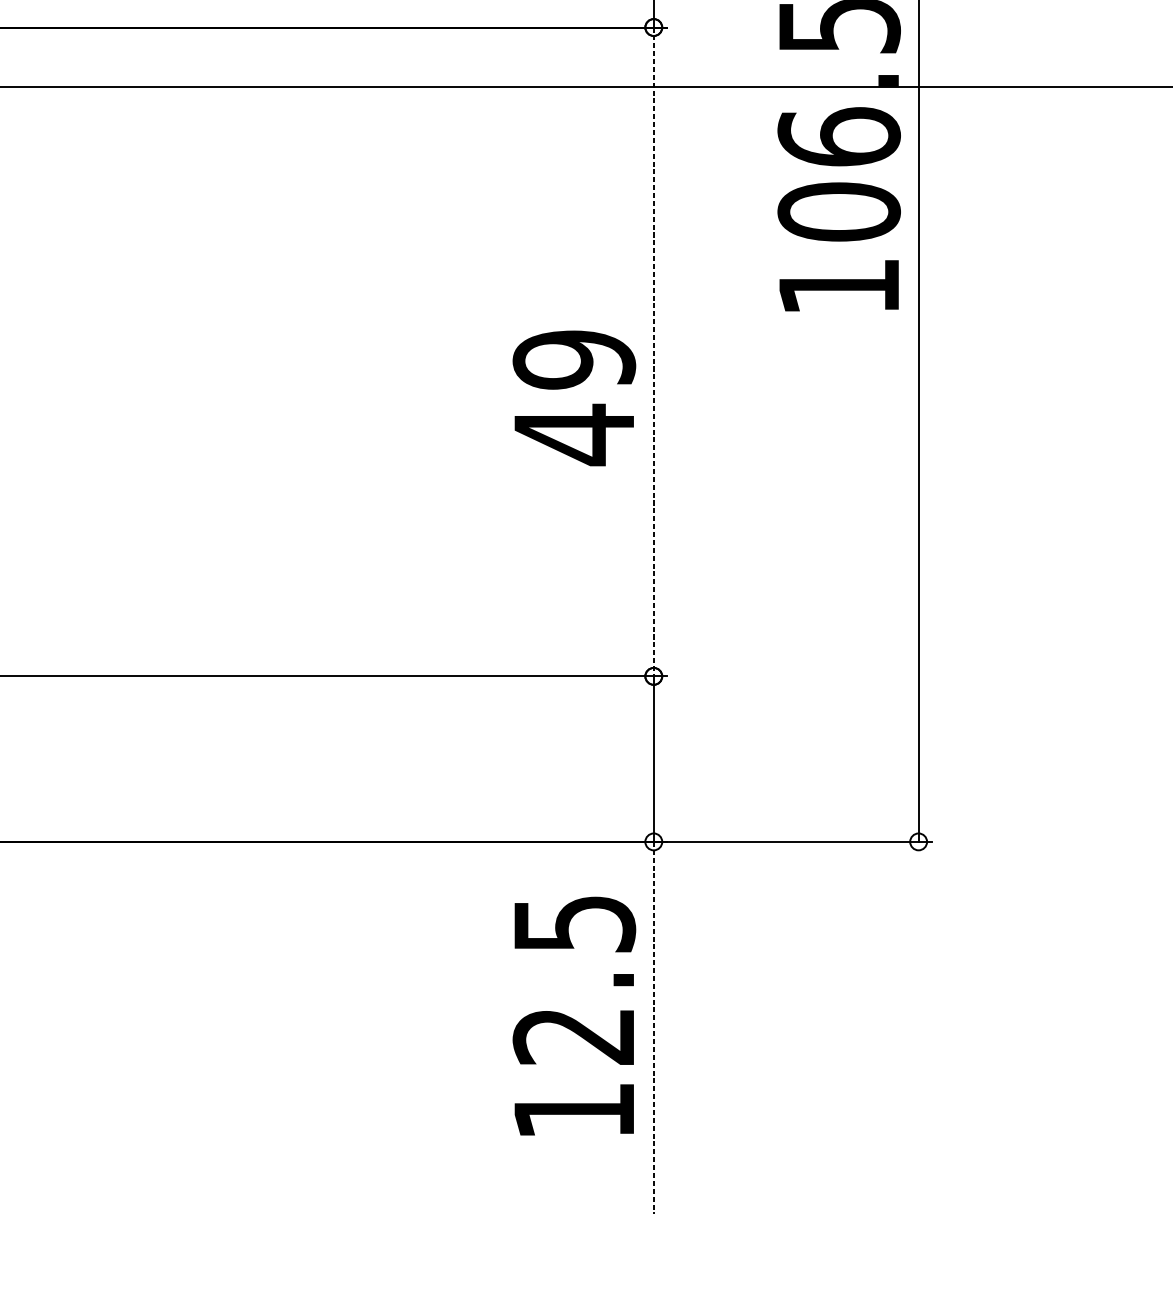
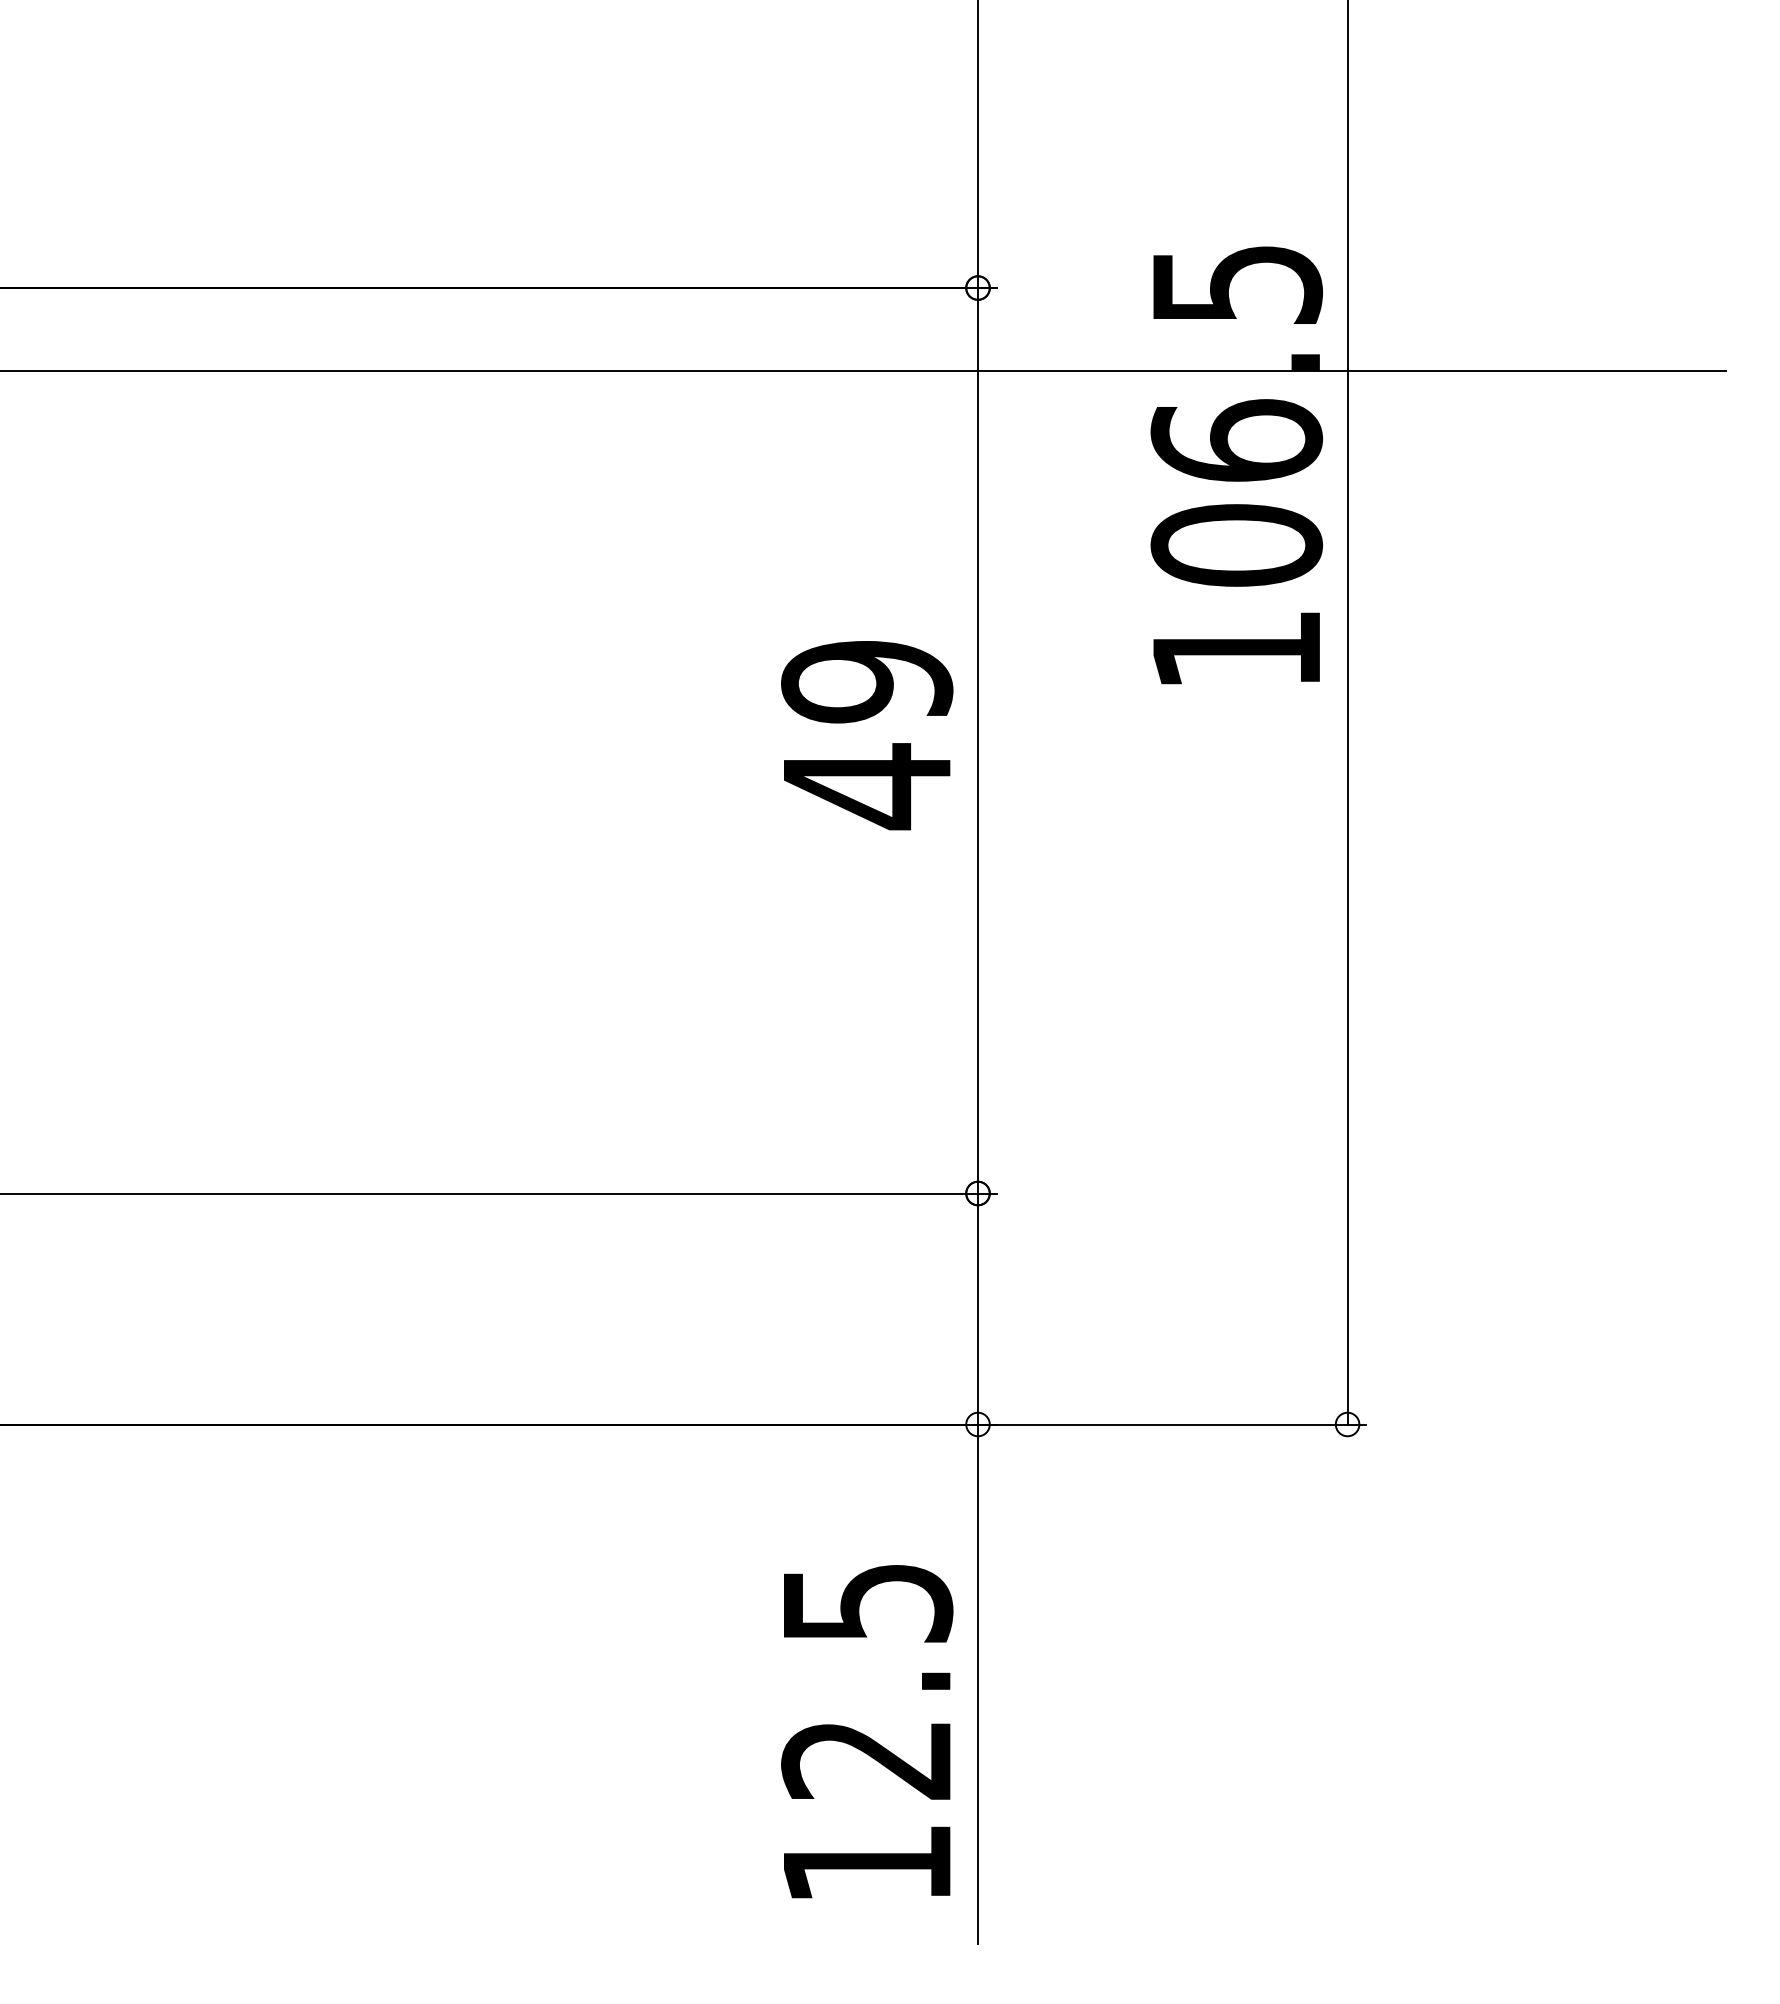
line: (654, 351) -> (978, 740), dashed -> solid
text: (574, 398) -> (867, 735), moved
text: (574, 1016) -> (867, 1731), moved
line: (654, 1028) -> (978, 1684), dashed -> solid

